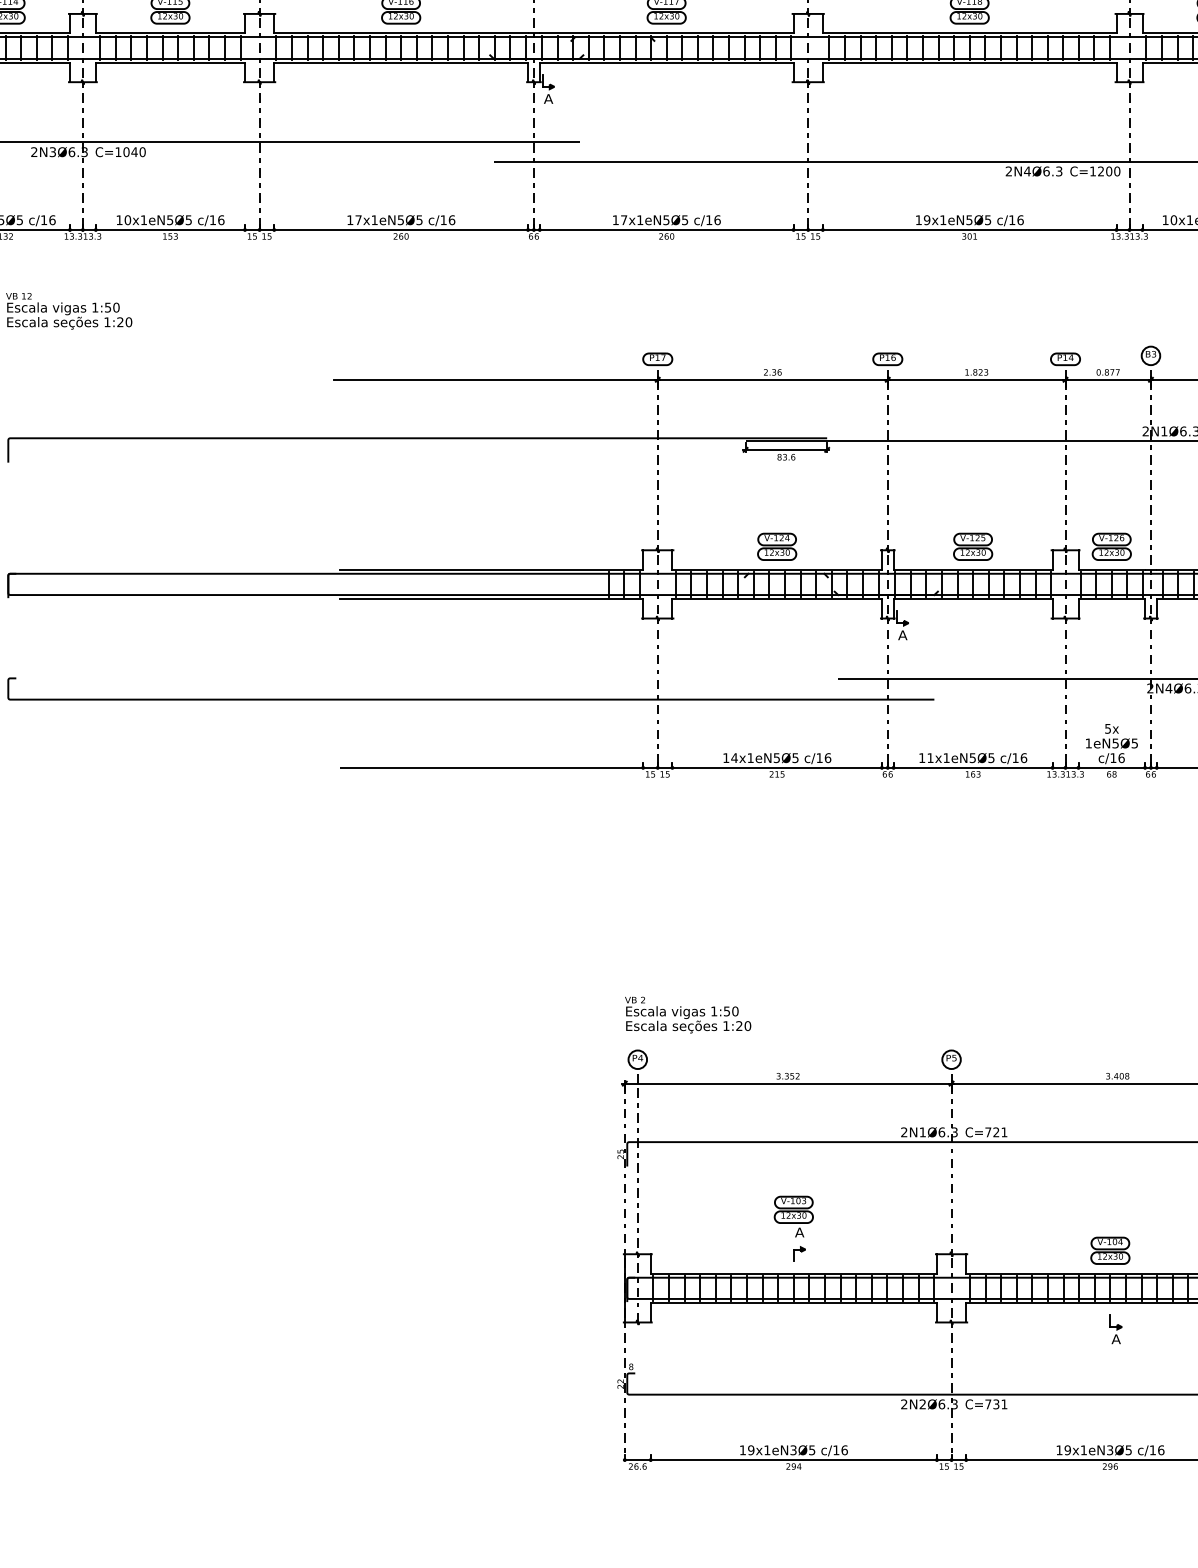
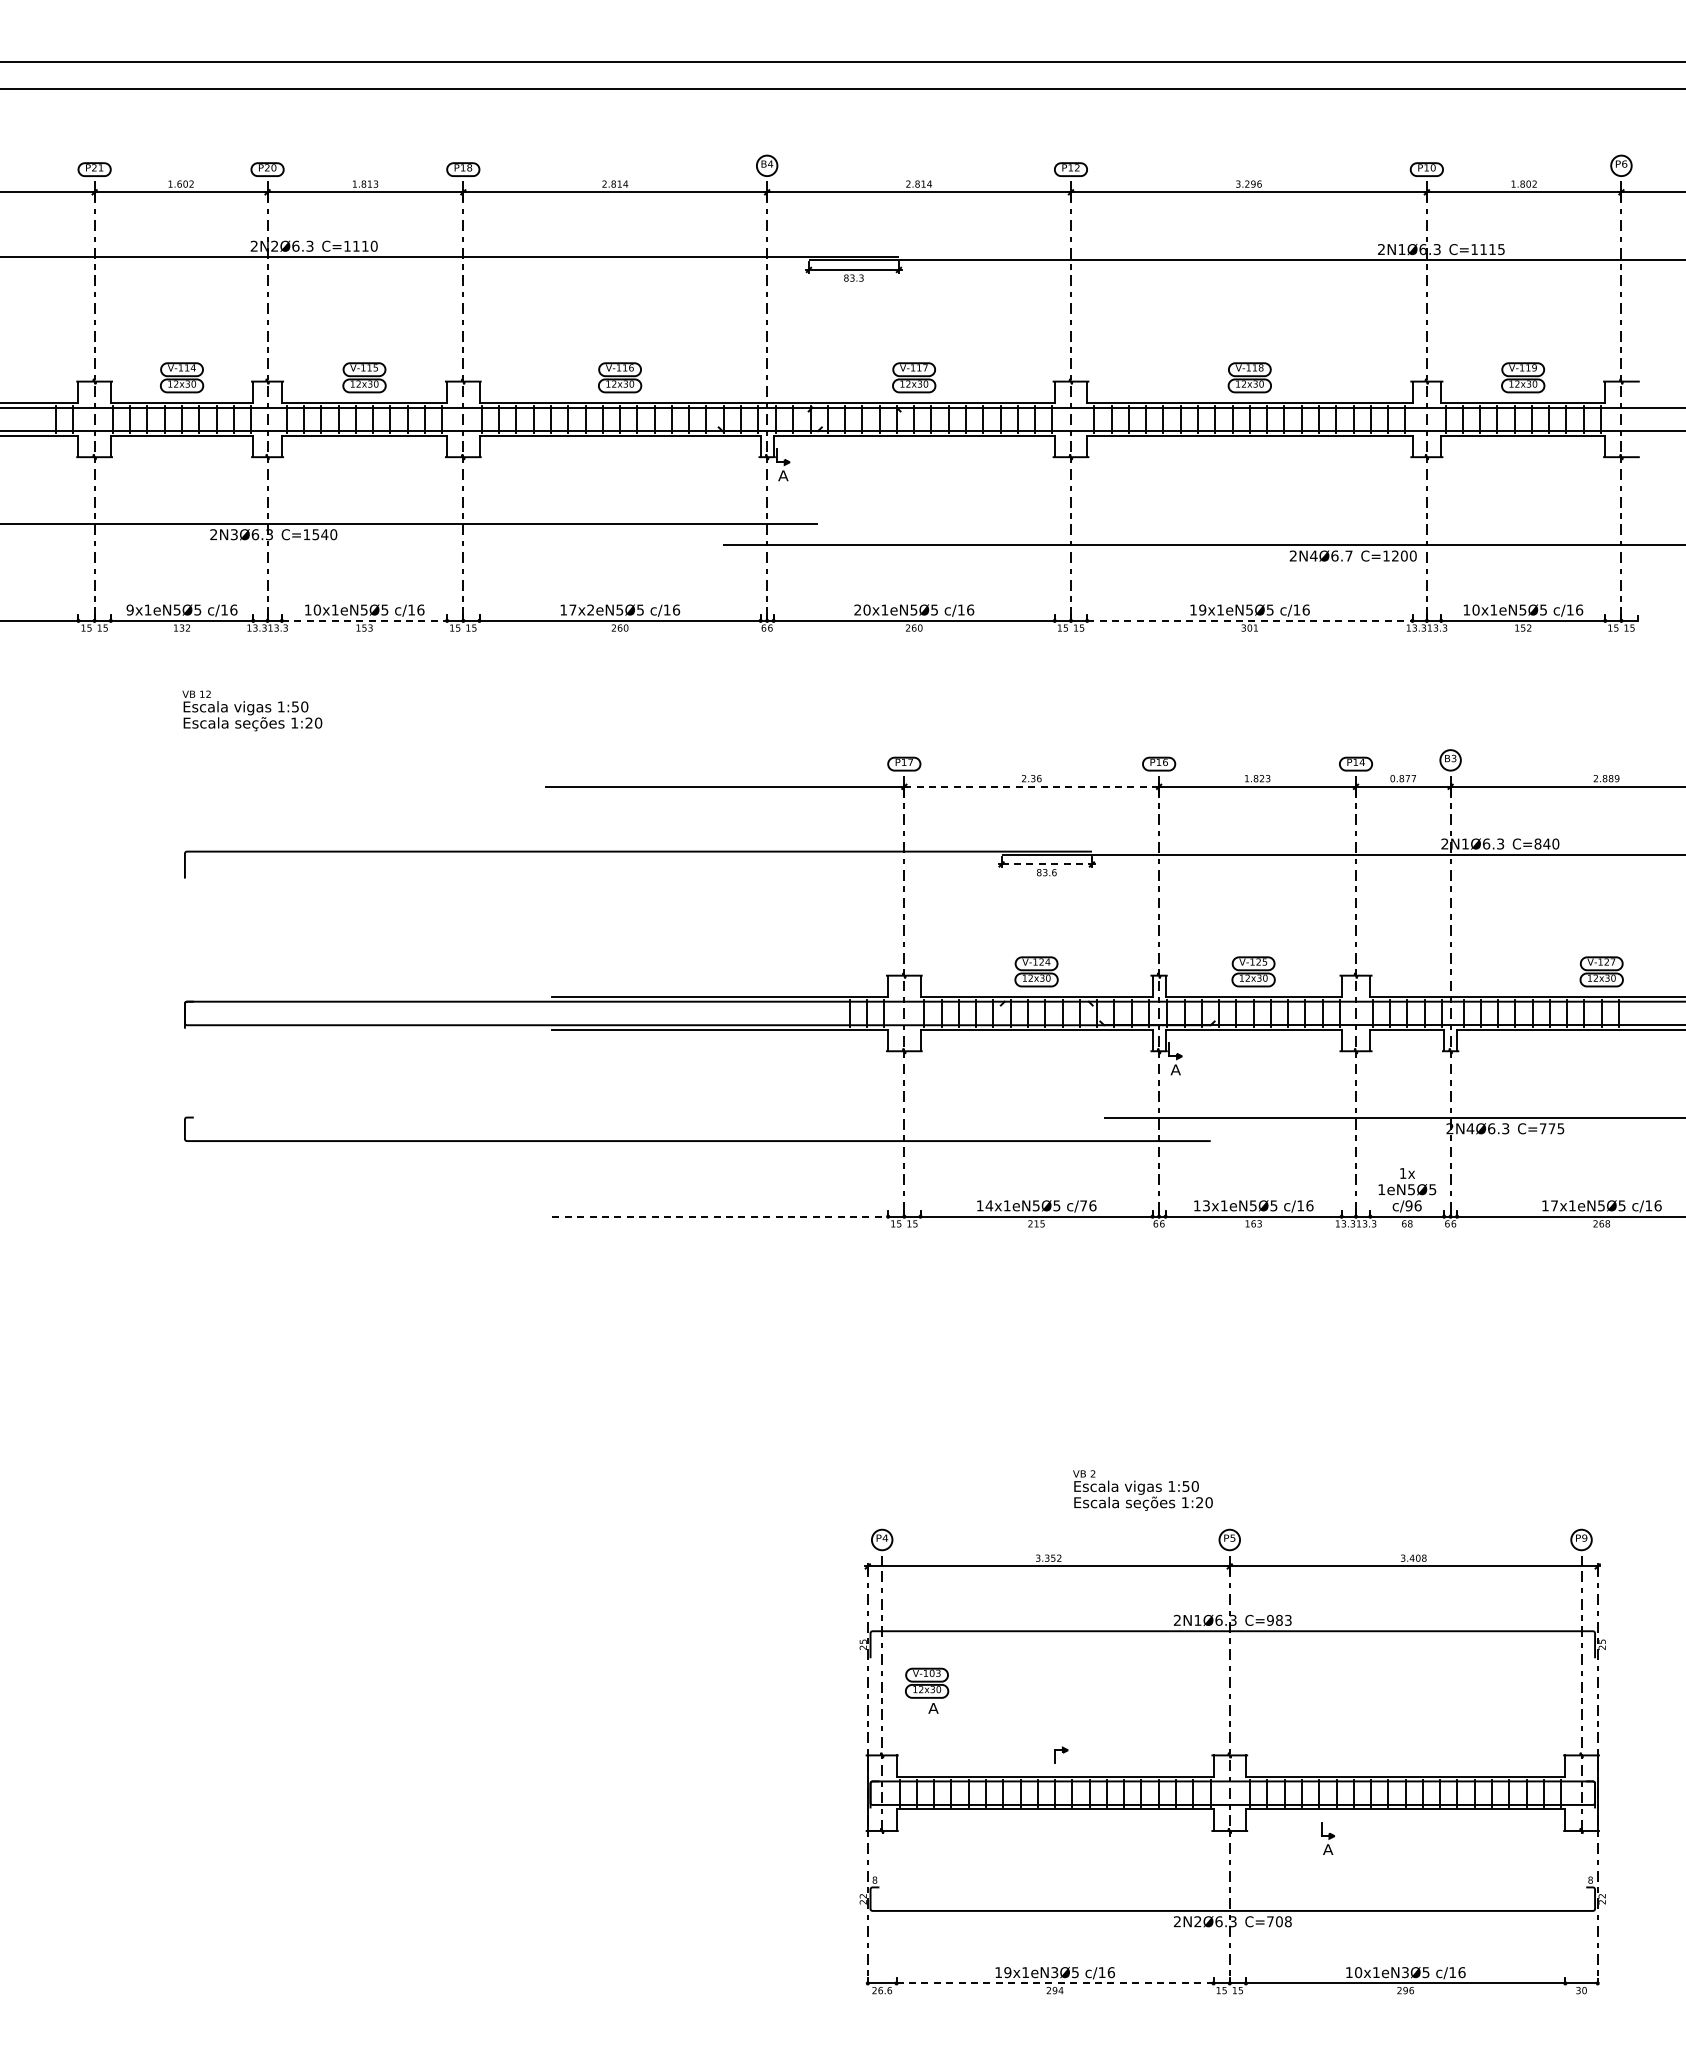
text: (126, 151) -> (315, 534), C=1040 -> C=1540
text: (1058, 170) -> (1348, 555), 2N4Ø6.3 -> 2N4Ø6.7
text: (374, 219) -> (590, 609), 17x1eN5Ø5 -> 17x2eN5Ø5
text: (620, 219) -> (862, 609), 17x1eN5Ø5 -> 20x1eN5Ø5
line: (174, 229) -> (368, 620), solid -> dashed
line: (973, 229) -> (1253, 620), solid -> dashed
line: (772, 379) -> (1031, 786), solid -> dashed
line: (787, 449) -> (1047, 864), solid -> dashed
part: (1112, 546) -> (1407, 971), removed
text: (1107, 728) -> (1402, 1173), 5x -> 1x
text: (819, 757) -> (1083, 1205), c/16 -> c/76
text: (930, 757) -> (1206, 1205), 11x1eN5Ø5 -> 13x1eN5Ø5
text: (1112, 757) -> (1408, 1205), c/16 -> c/96
line: (495, 767) -> (724, 1216), solid -> dashed
text: (687, 1015) -> (1142, 1490), moved
text: (996, 1131) -> (1279, 1619), C=721 -> C=983
part: (794, 1216) -> (927, 1690), moved
part: (1110, 1250) -> (1405, 1751), removed
part: (1115, 1329) -> (1327, 1838), moved
text: (1000, 1404) -> (1283, 1921), C=731 -> C=708
text: (1066, 1450) -> (1357, 1972), 19x1eN3Ø5 -> 10x1eN3Ø5
line: (797, 1460) -> (1059, 1983), solid -> dashed

